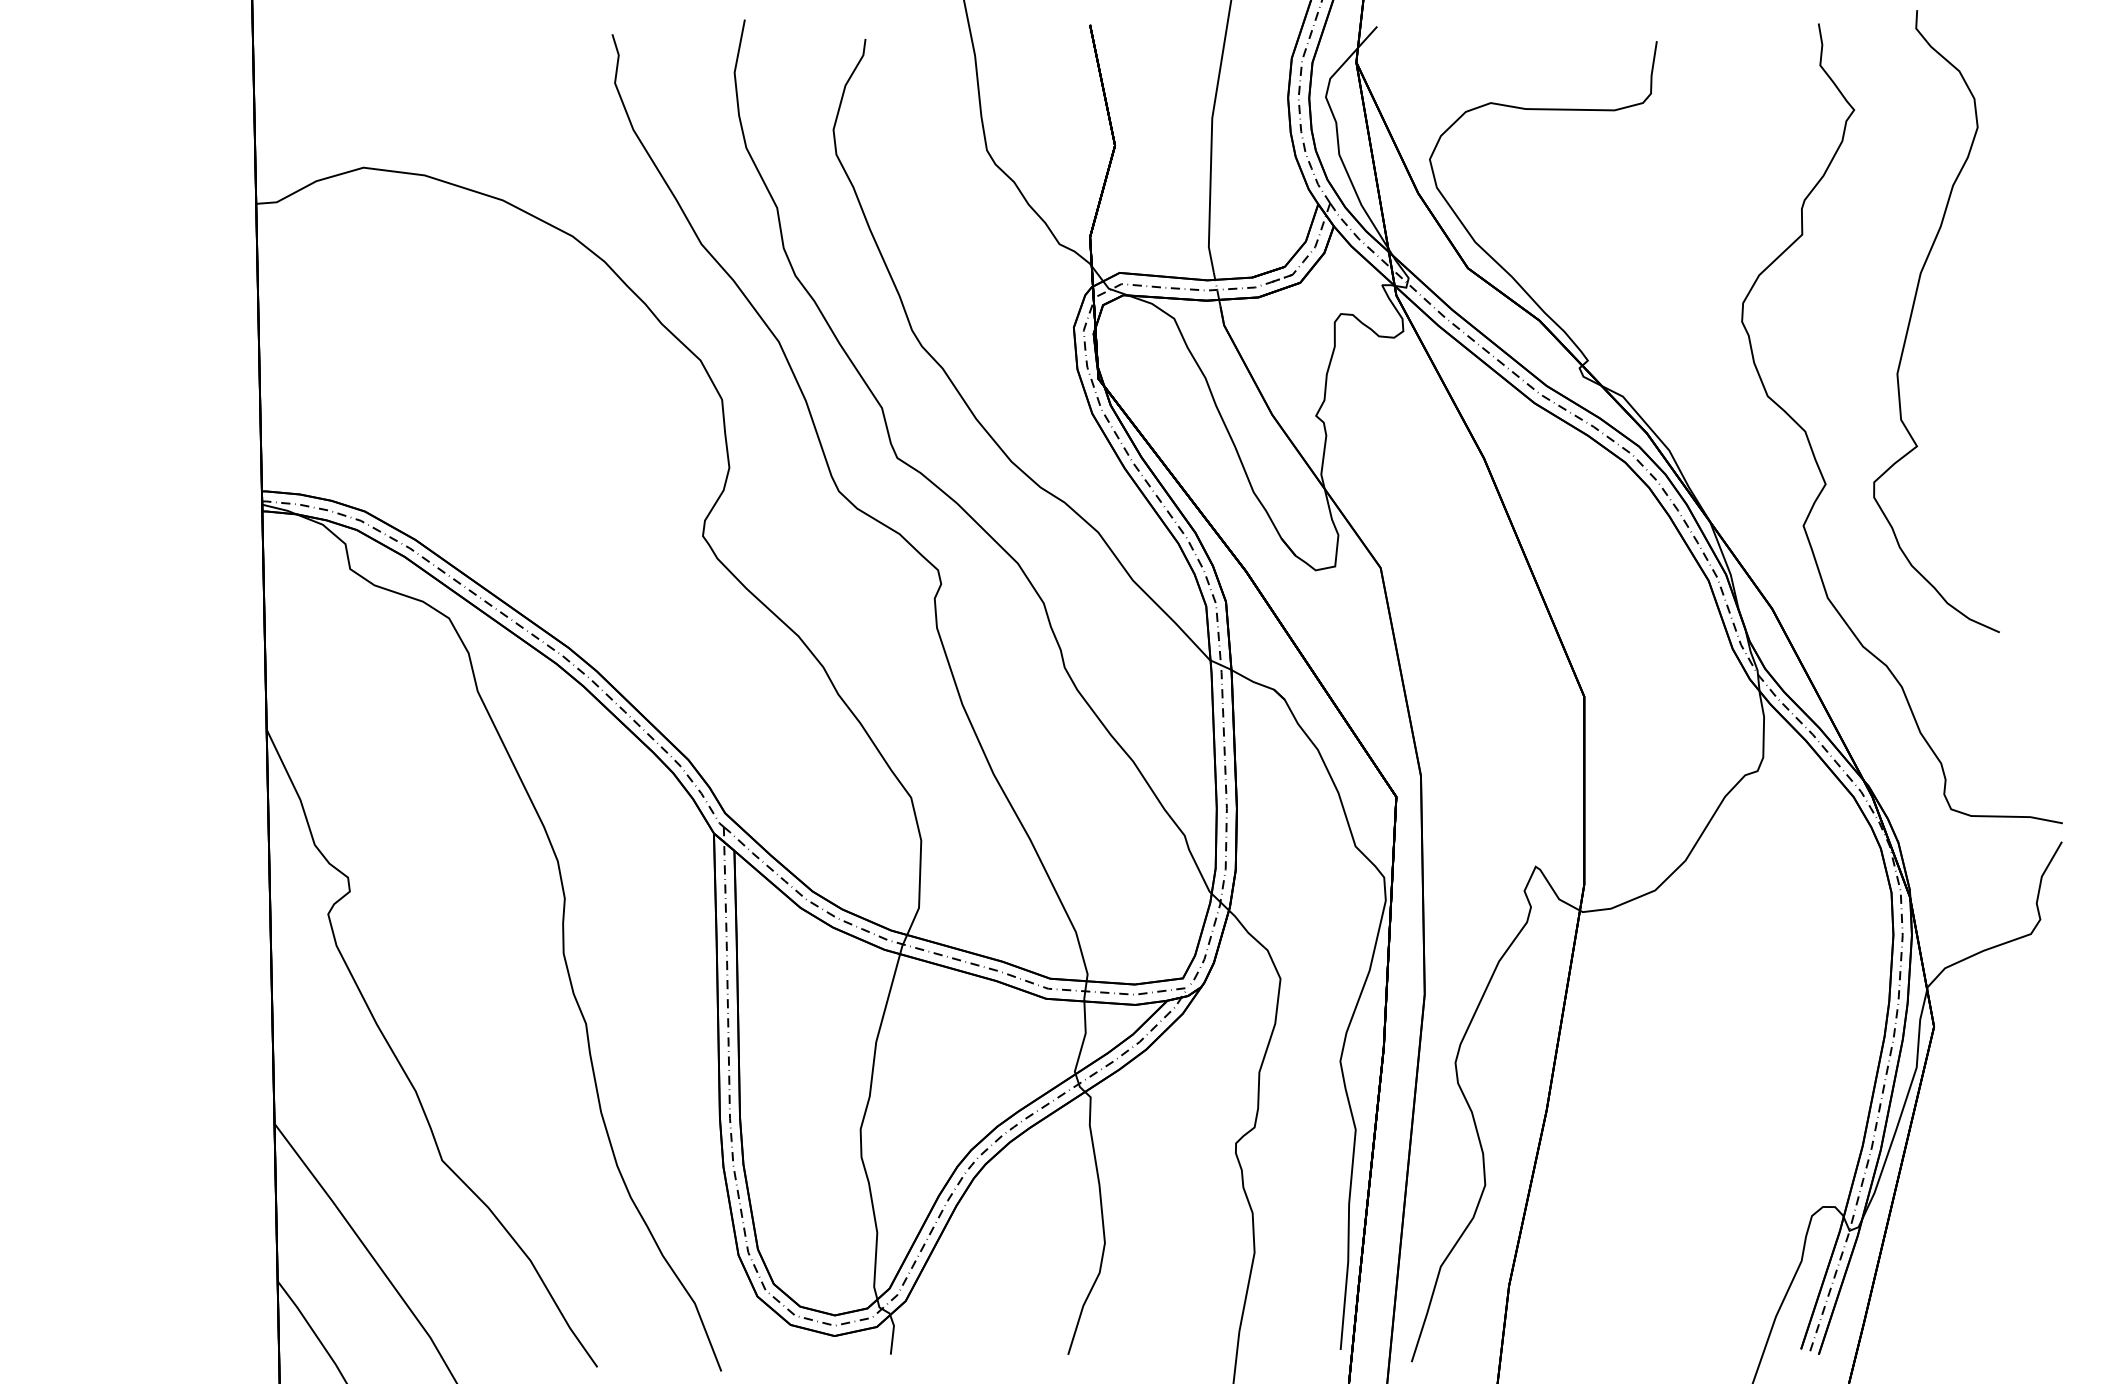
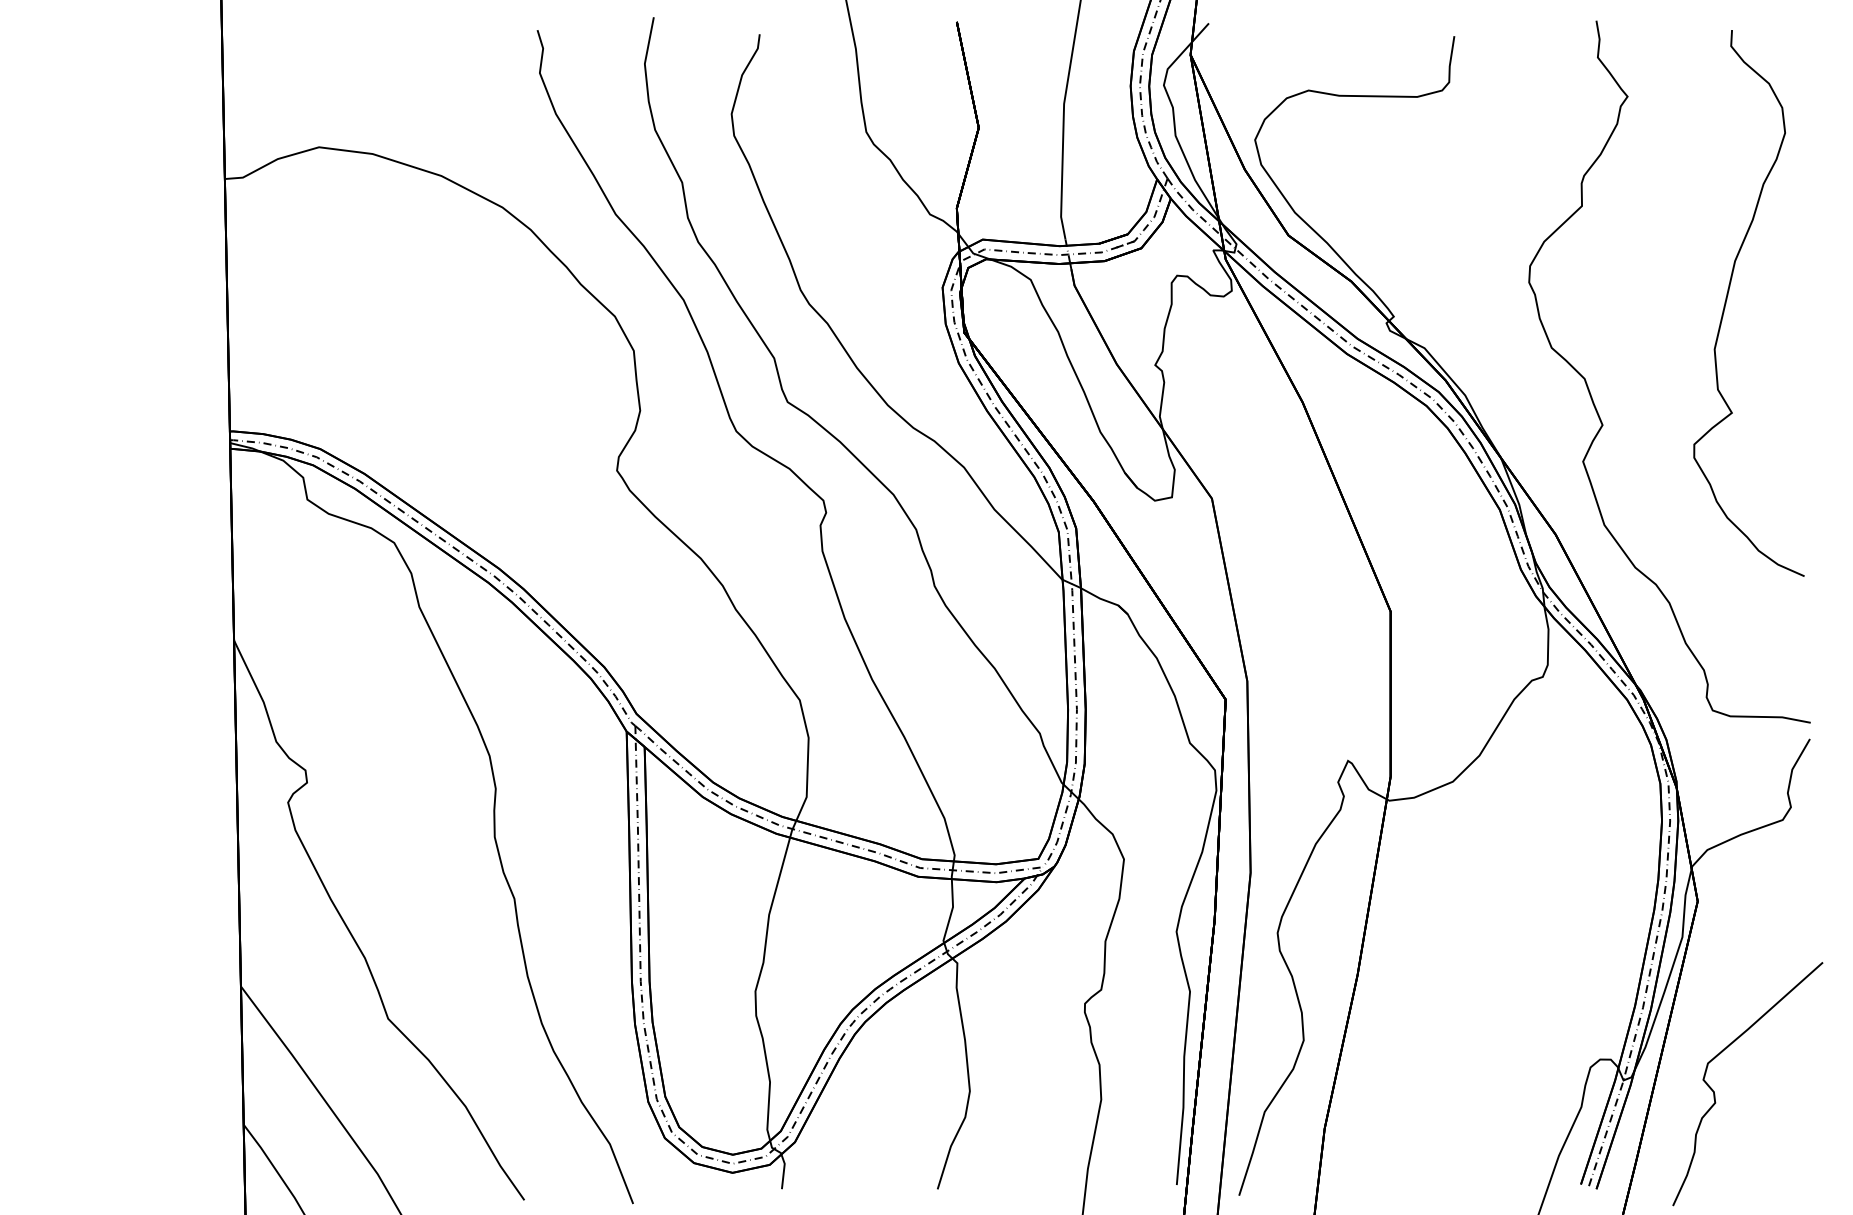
curve: (1912, 314) -> (1727, 297), moved
curve: (1953, 1243) -> (1714, 1091), added

